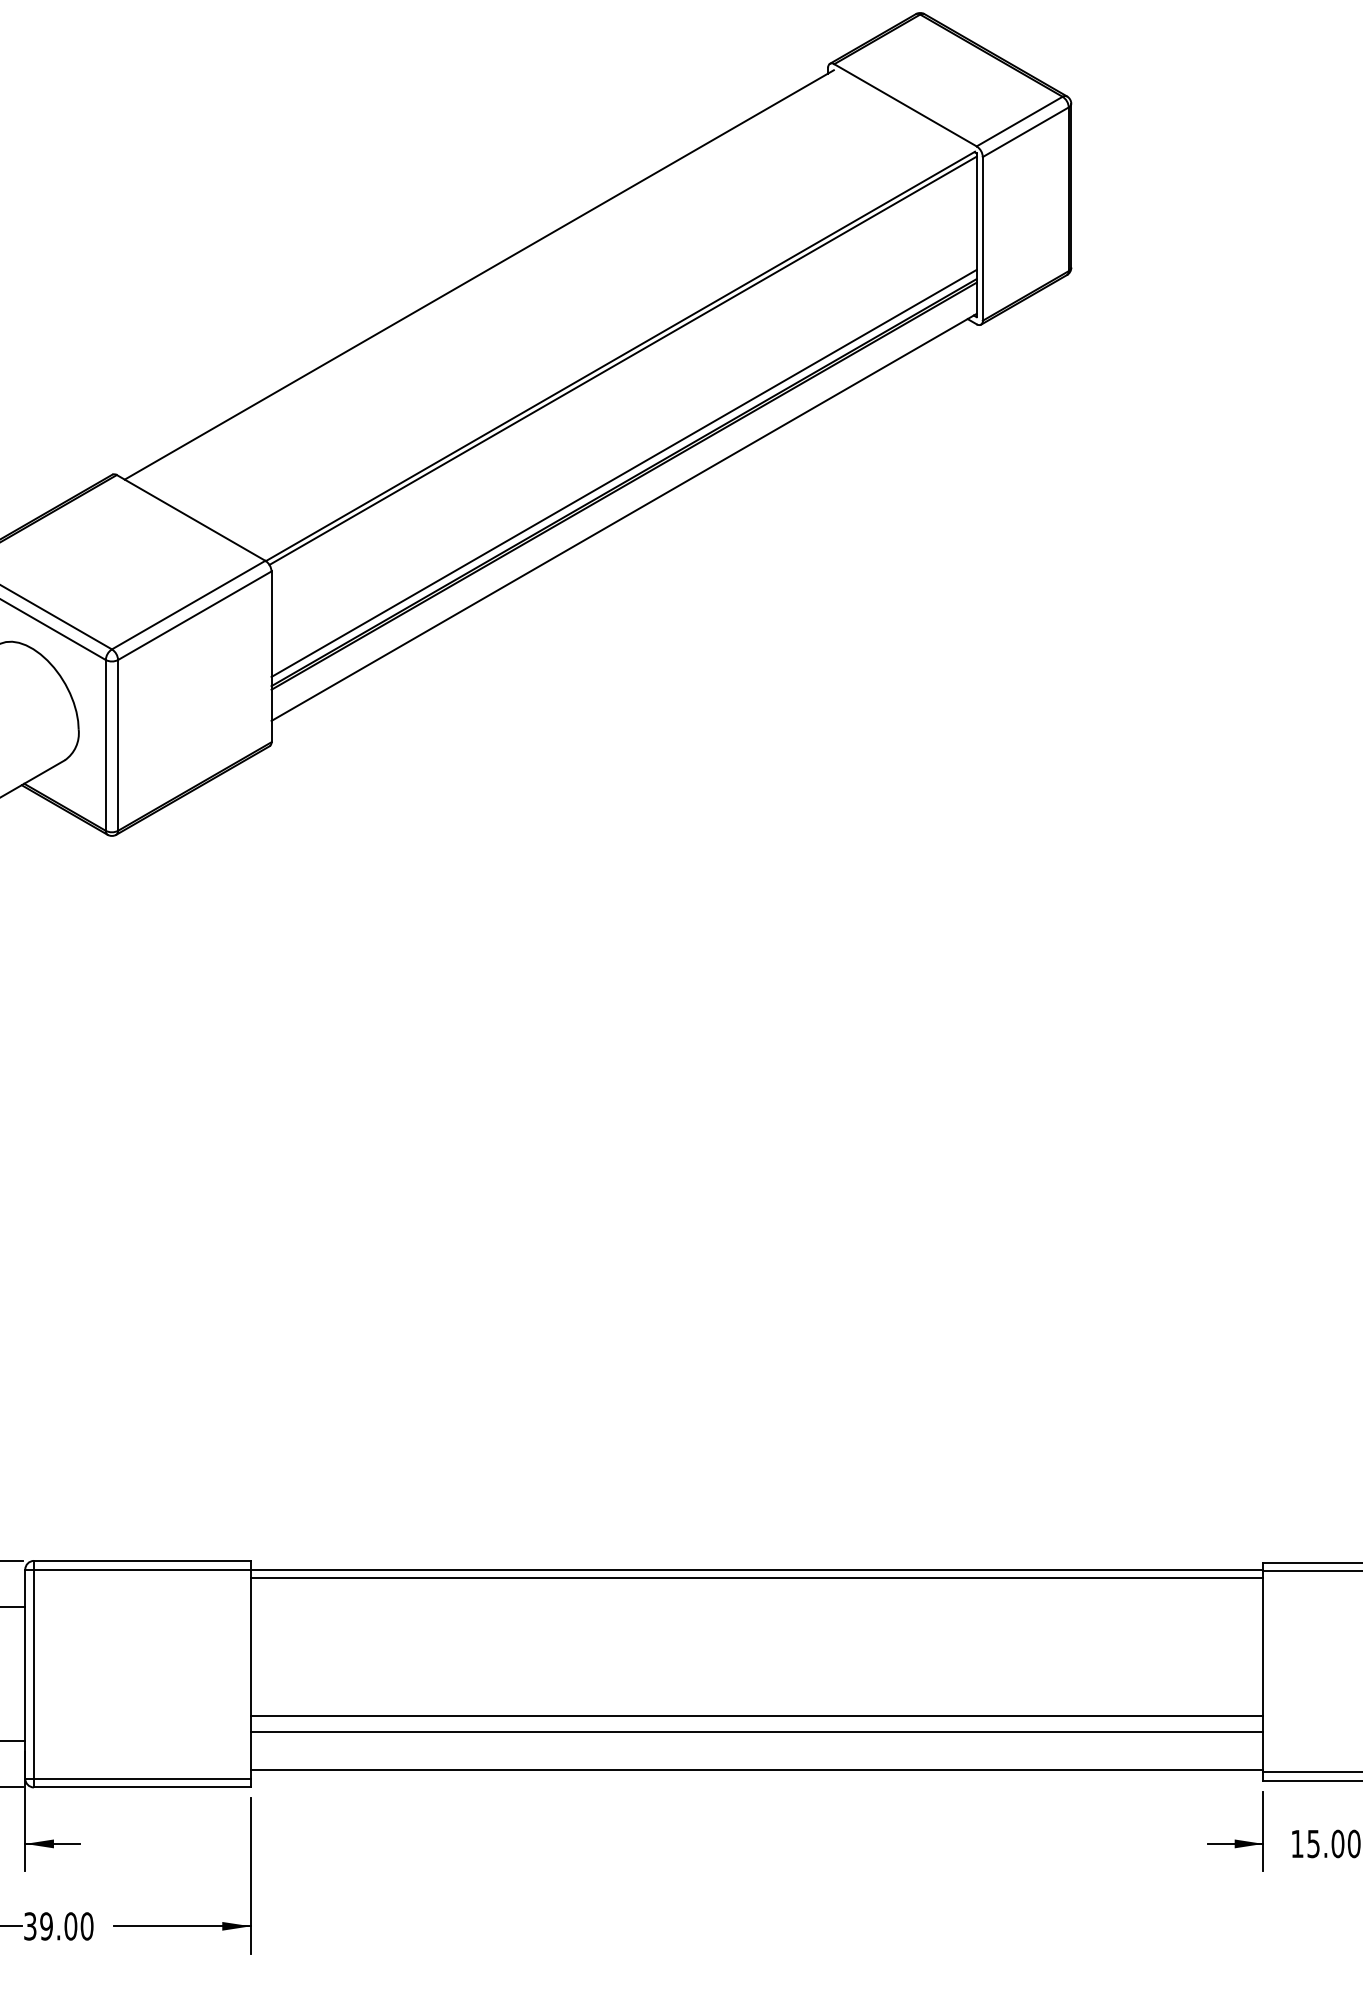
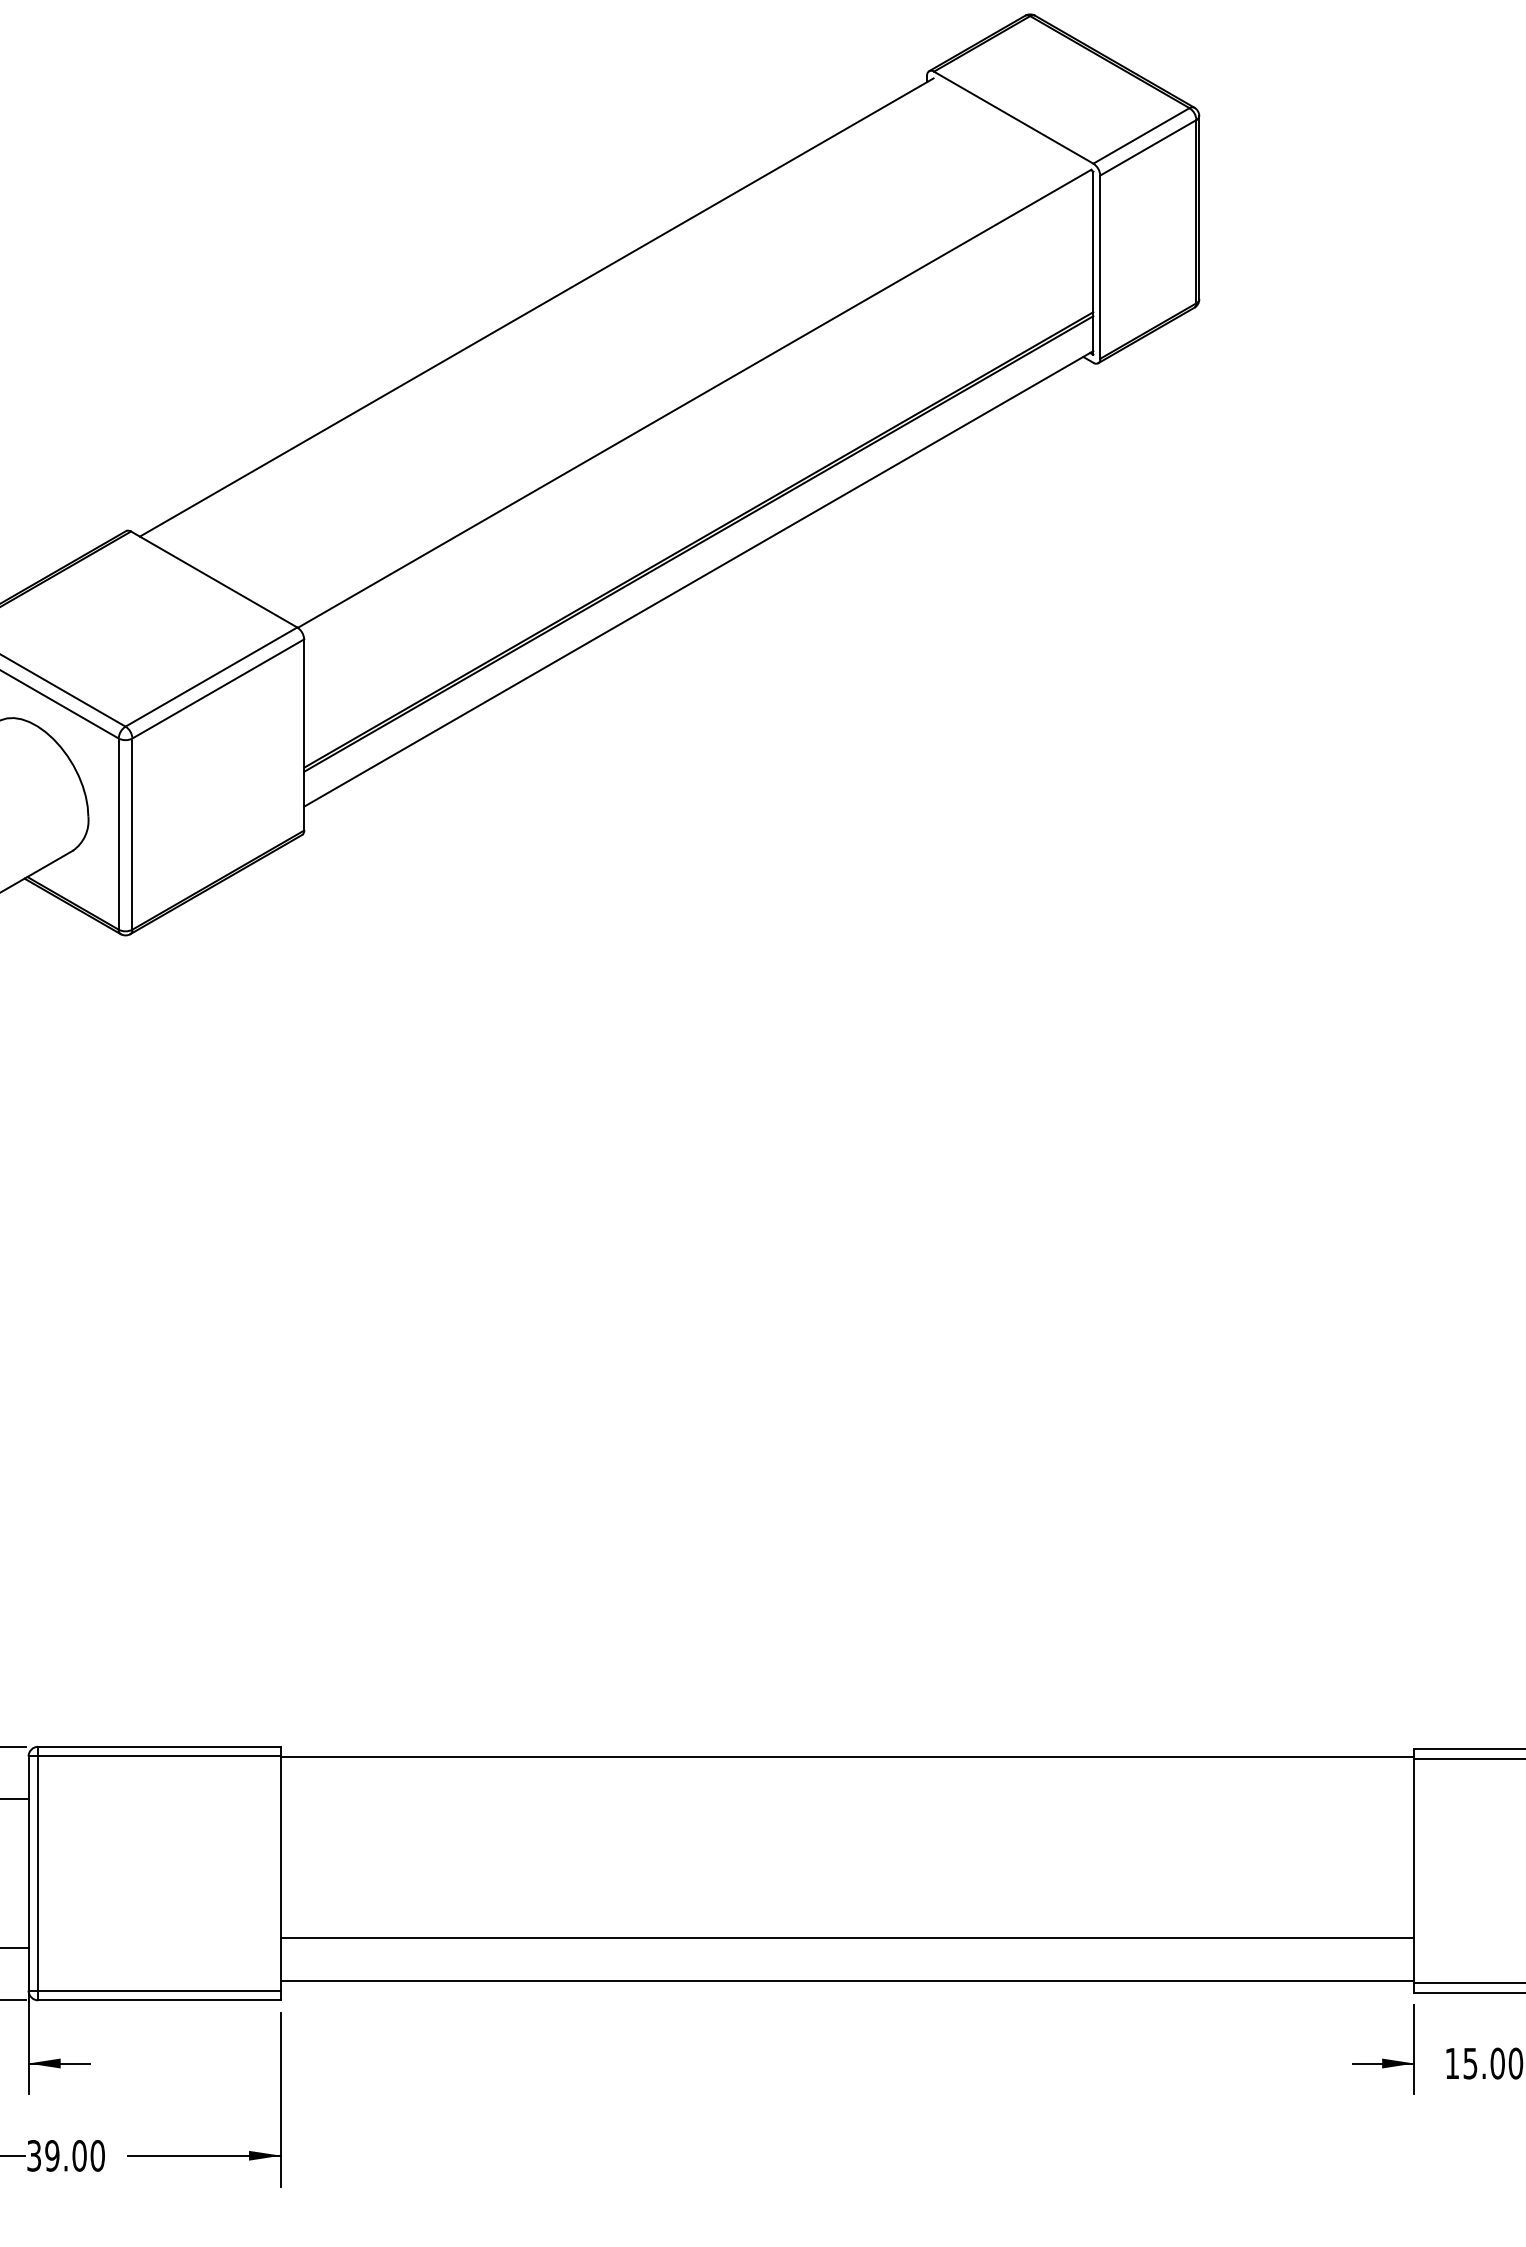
line: (622, 360) -> (697, 403), removed
line: (623, 473) -> (698, 529), removed
line: (757, 1577) -> (847, 1765), removed
line: (757, 1716) -> (847, 1920), removed

